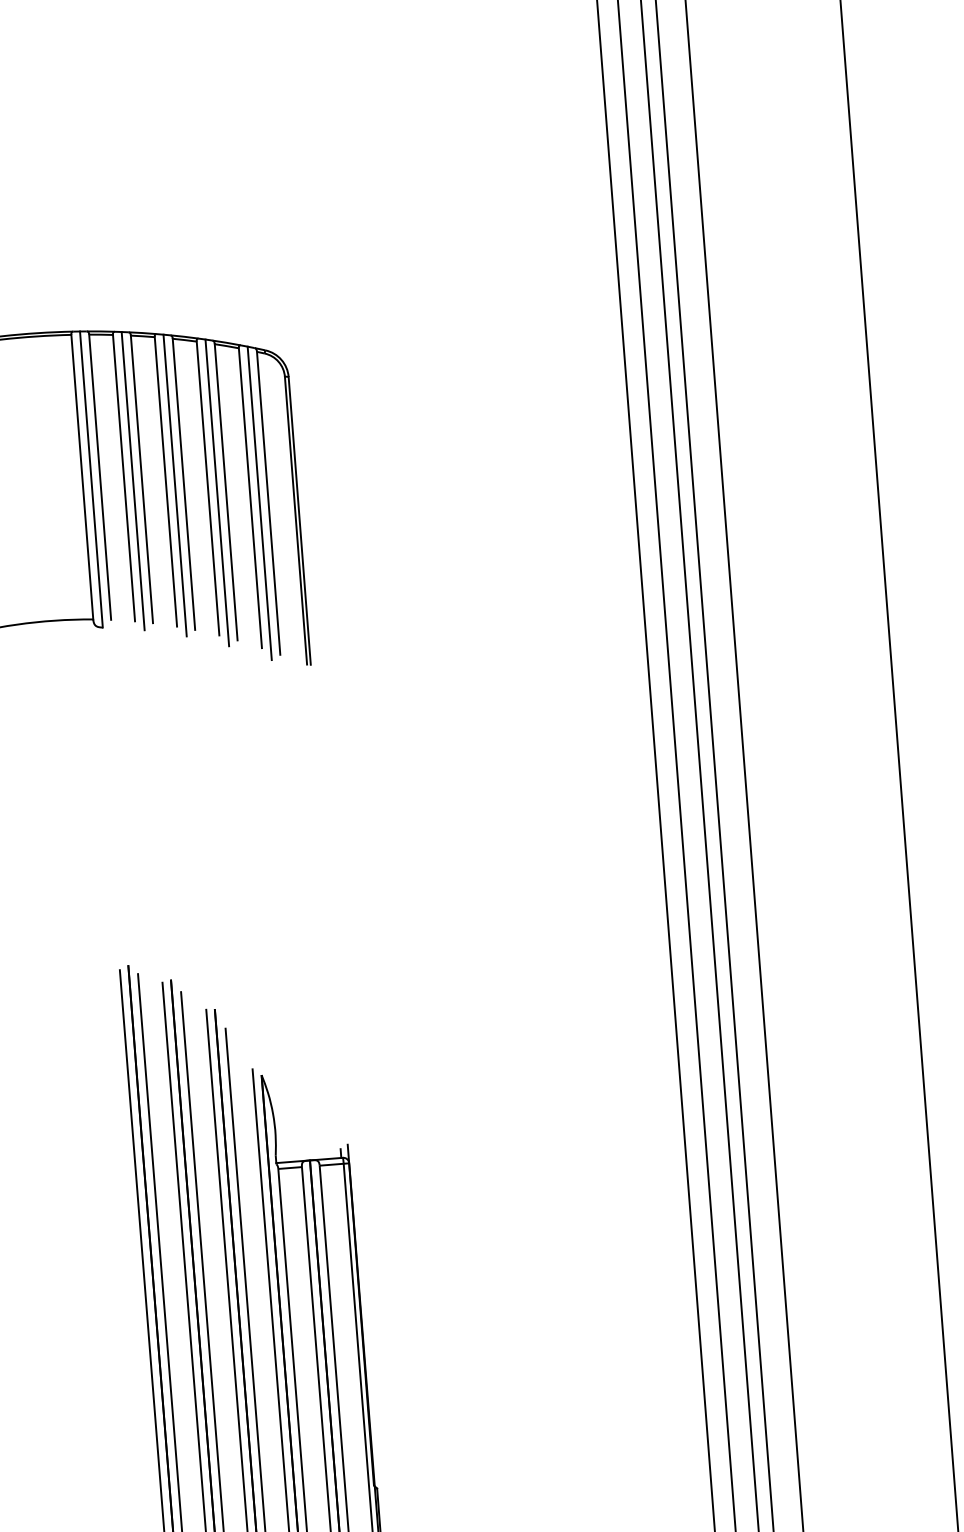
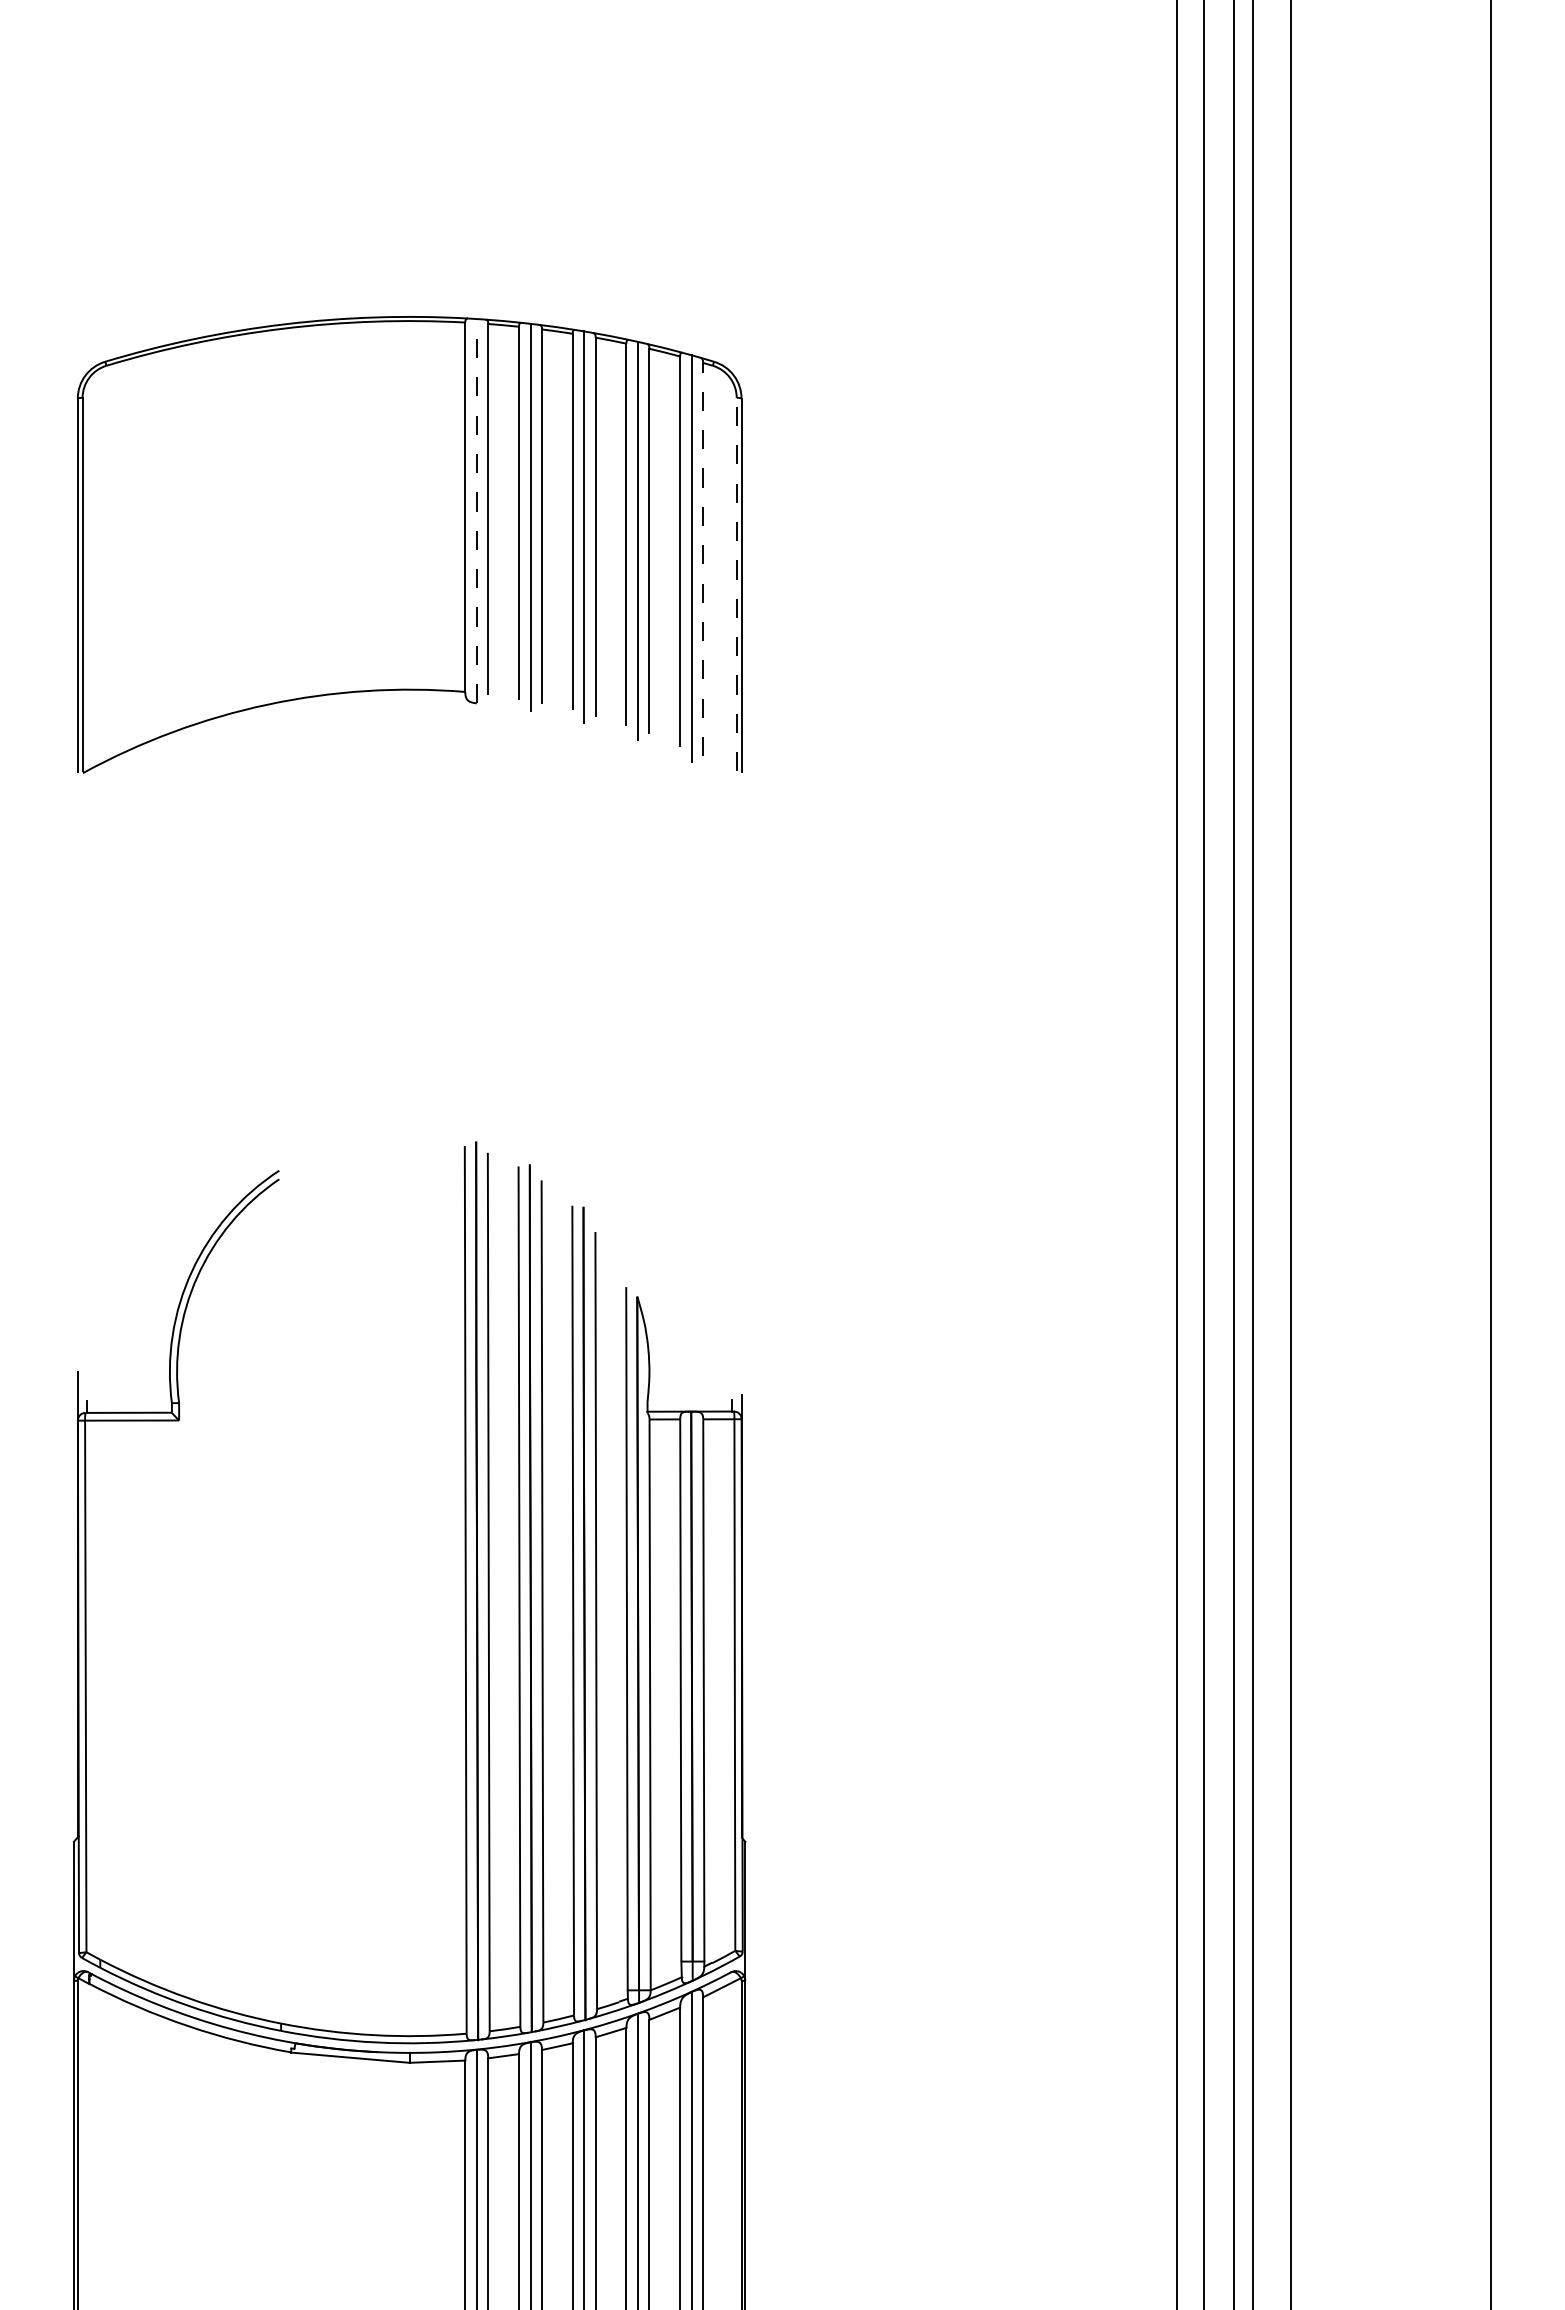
line: (91, 479) -> (476, 510), solid -> dashed
line: (268, 503) -> (703, 559), solid -> dashed
line: (295, 520) -> (736, 584), solid -> dashed

